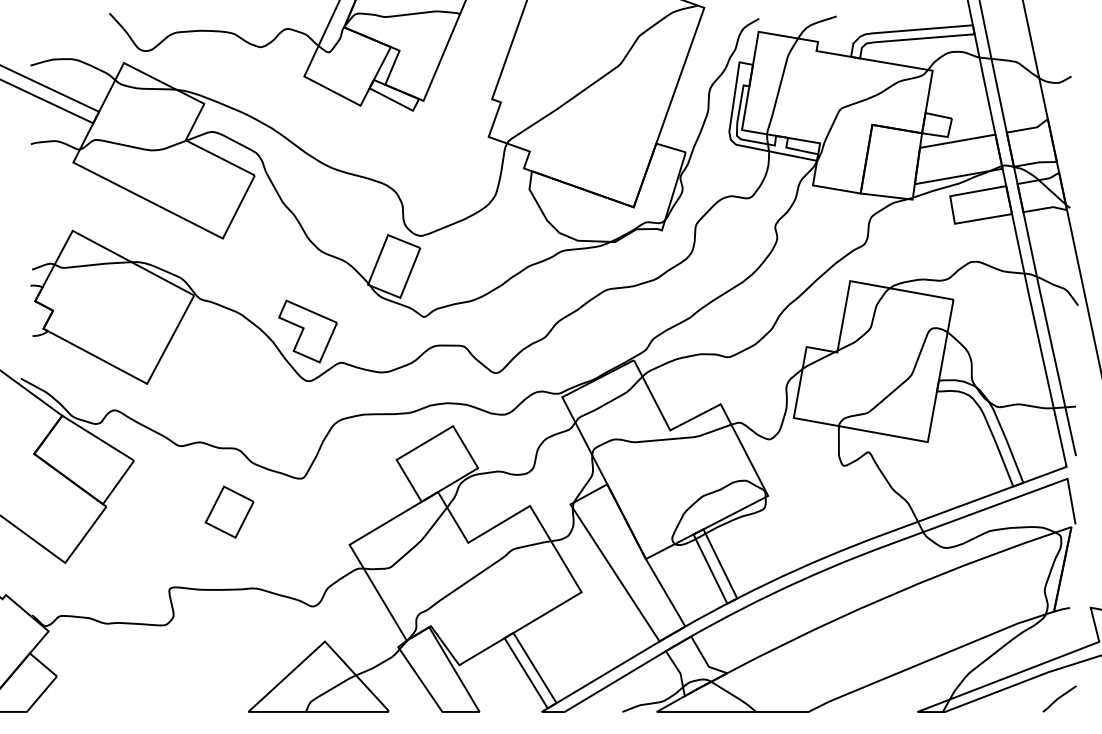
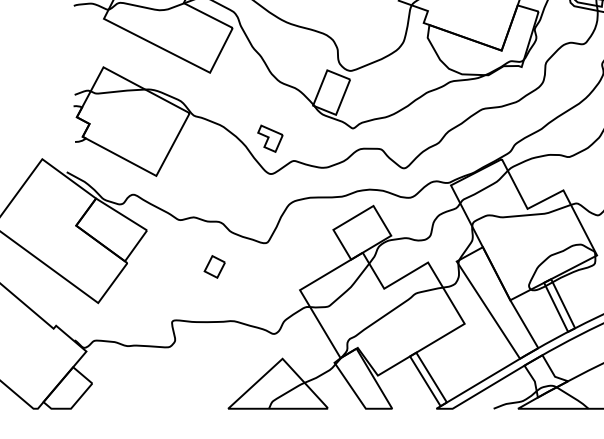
part: (307, 331) -> (270, 138), size x0.6
part: (229, 511) -> (214, 266), size x0.6

